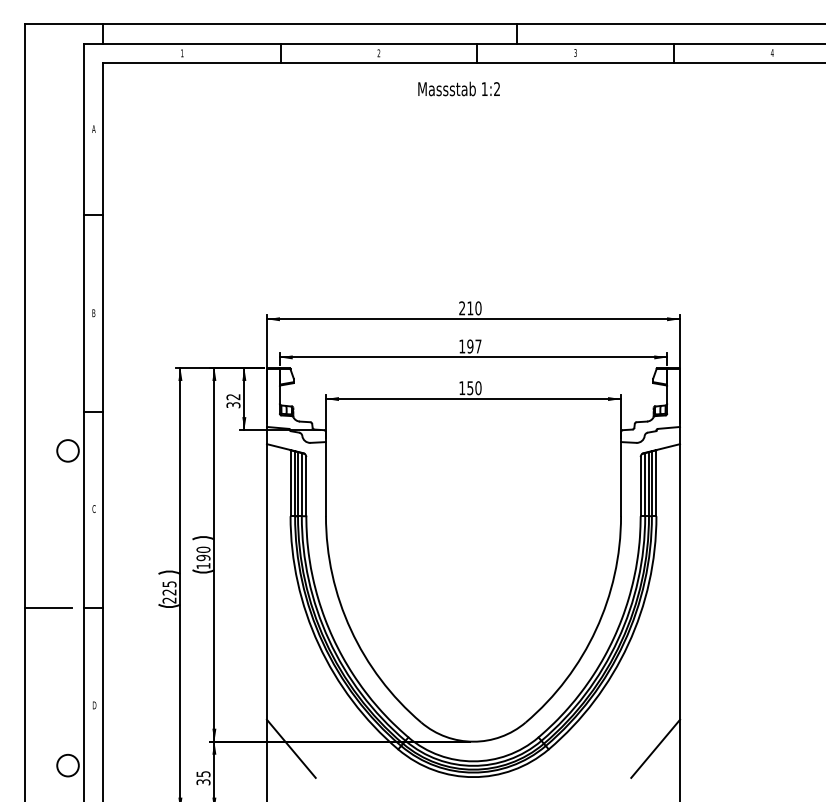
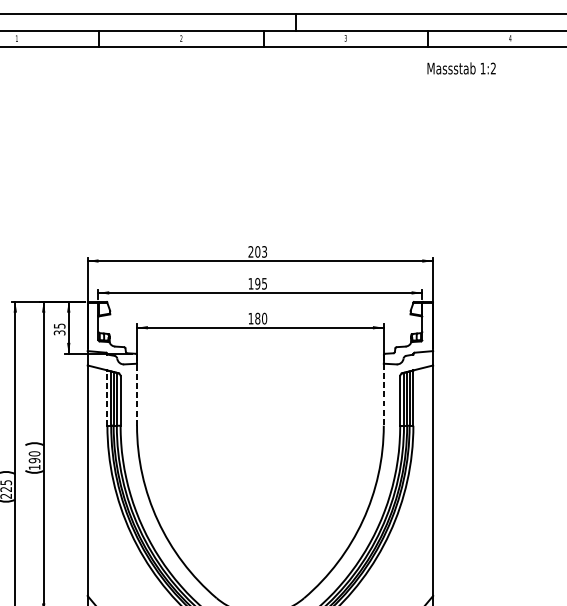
text: (458, 88) -> (461, 68), moved
text: (474, 308) -> (261, 252), 210 -> 203
text: (478, 346) -> (264, 283), 197 -> 195
text: (470, 388) -> (257, 318), 150 -> 180
text: (233, 397) -> (59, 326), 32 -> 35
line: (325, 478) -> (136, 394), solid -> dashed
line: (621, 479) -> (384, 395), solid -> dashed
line: (290, 483) -> (107, 398), solid -> dashed

